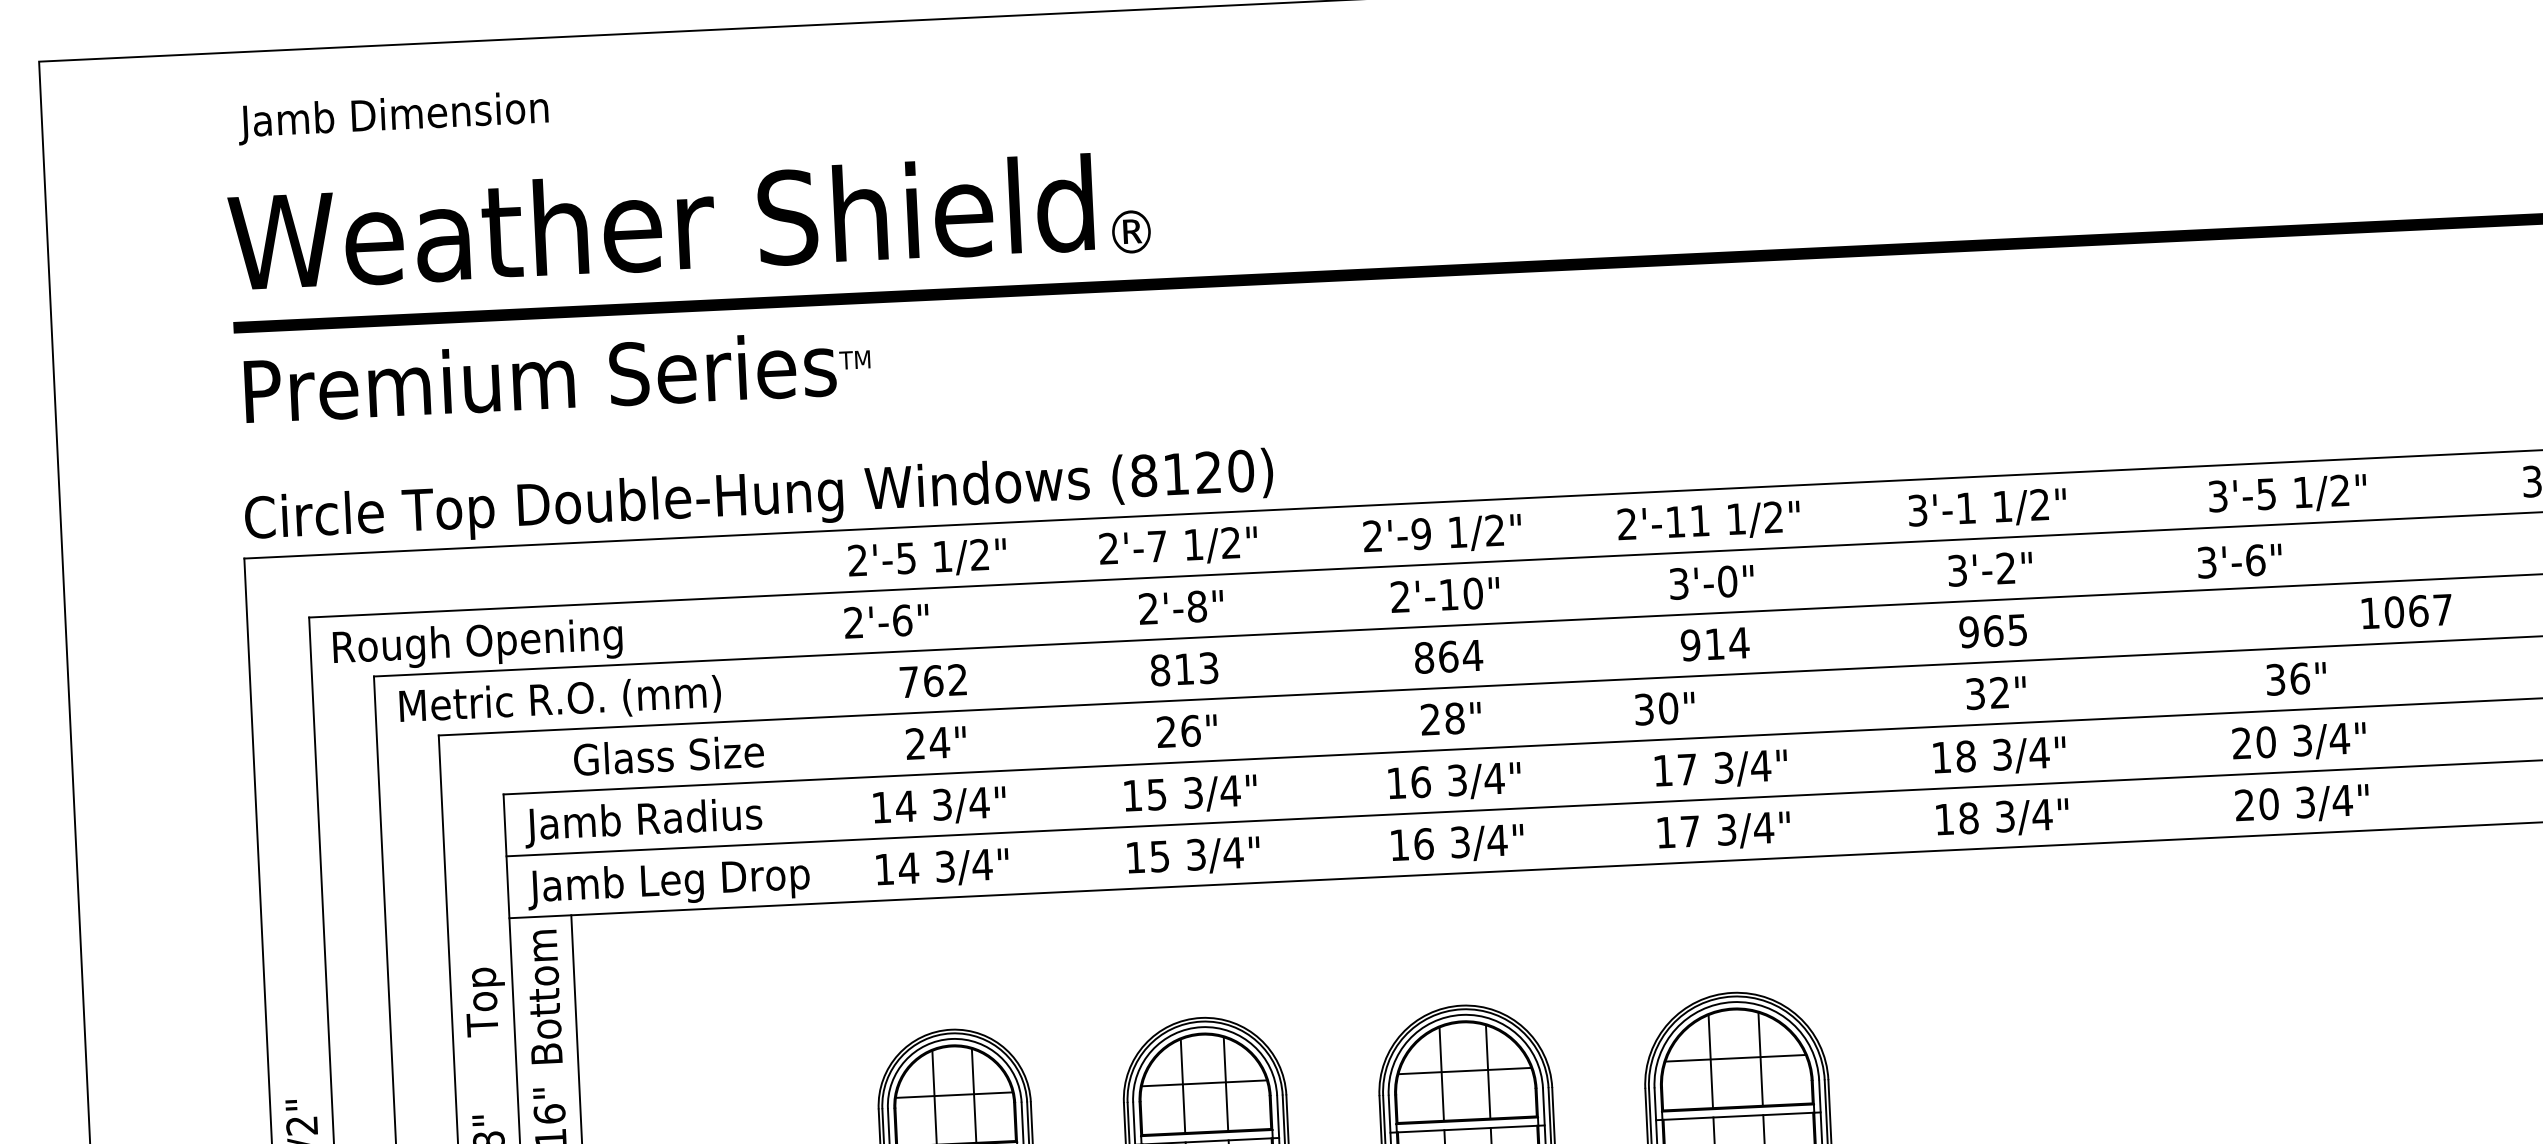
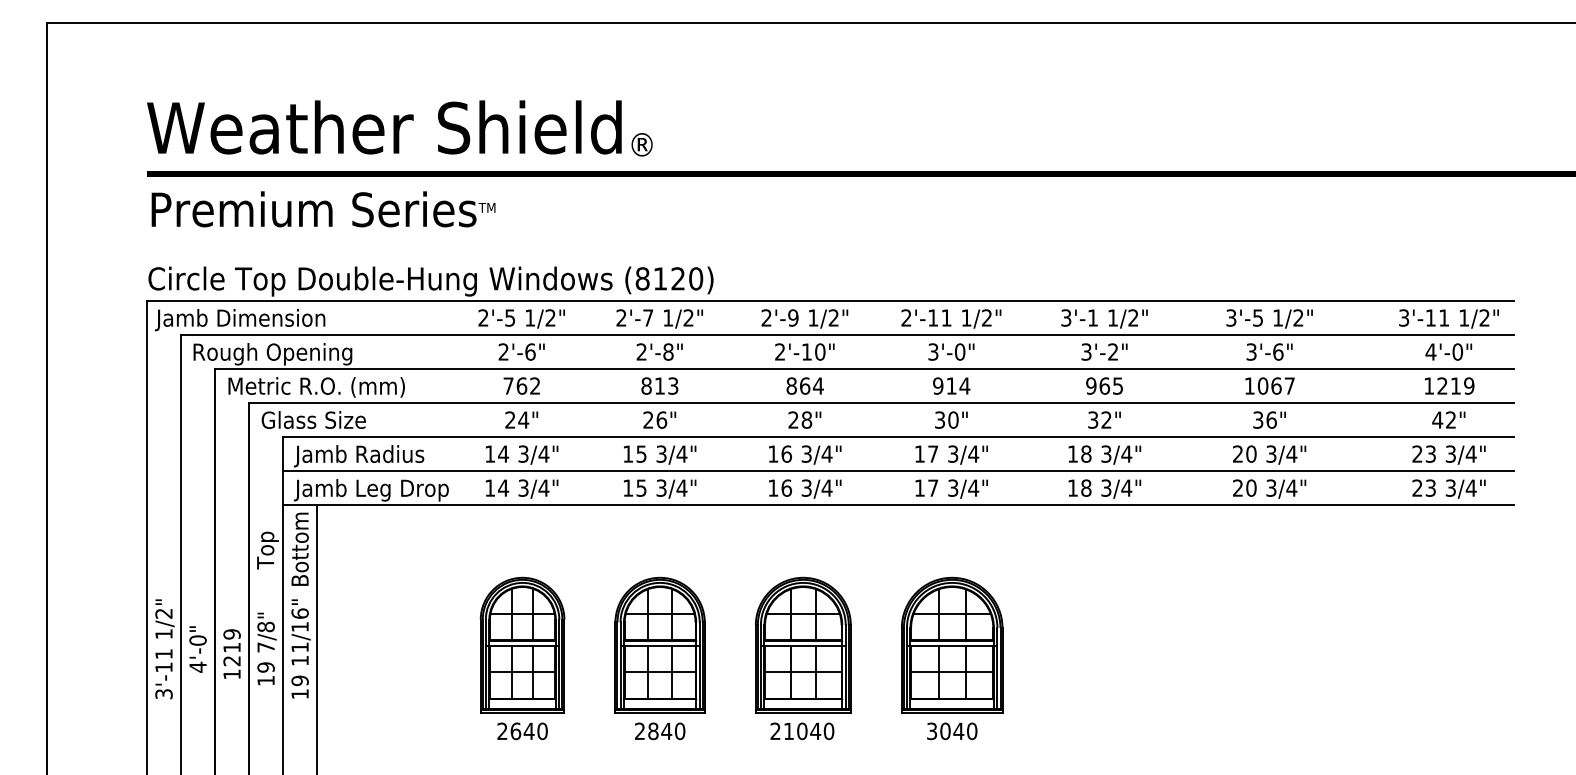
text: (394, 118) -> (240, 320), moved
text: (2239, 560) -> (1269, 351), moved
text: (2405, 610) -> (1269, 385), moved
text: (886, 620) -> (521, 351), moved
text: (1664, 707) -> (951, 419), moved
text: (668, 754) -> (313, 419), moved

